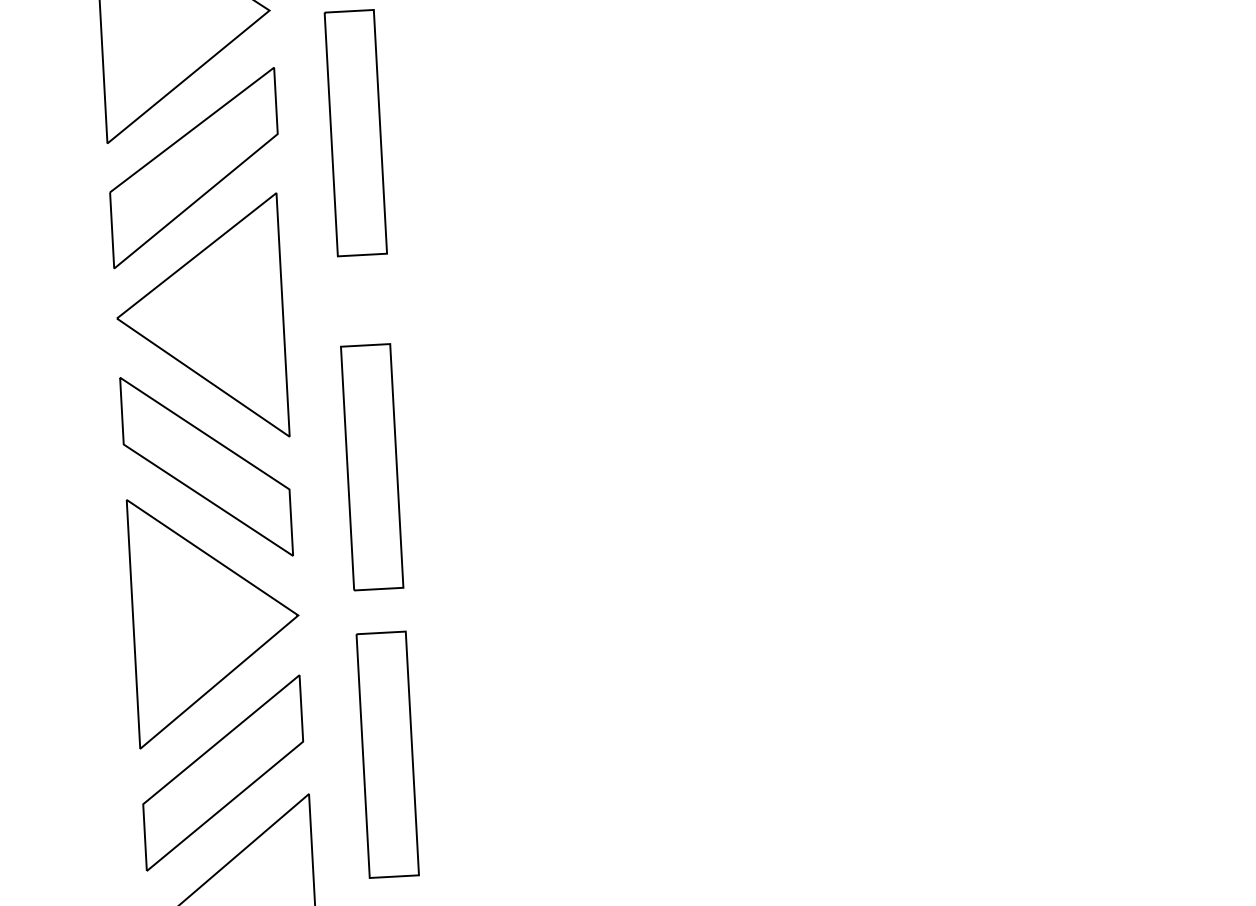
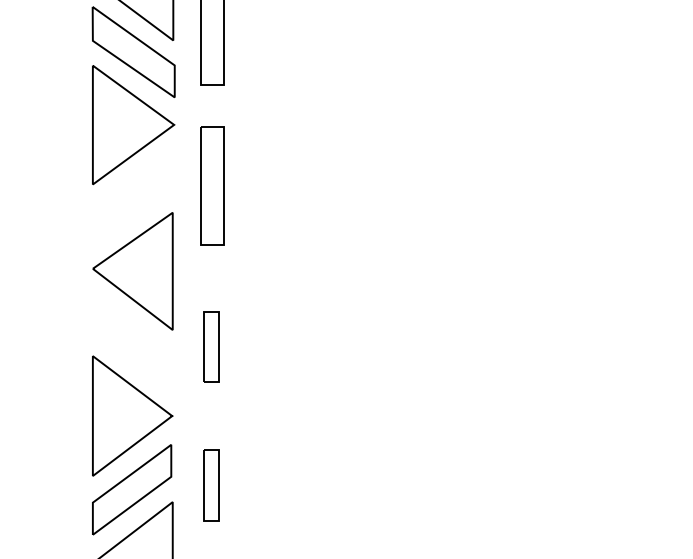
part: (193, 167) -> (133, 198), removed
part: (207, 465) -> (132, 341), removed
part: (372, 466) -> (211, 346), size x0.6
part: (387, 755) -> (211, 485), size x0.6

